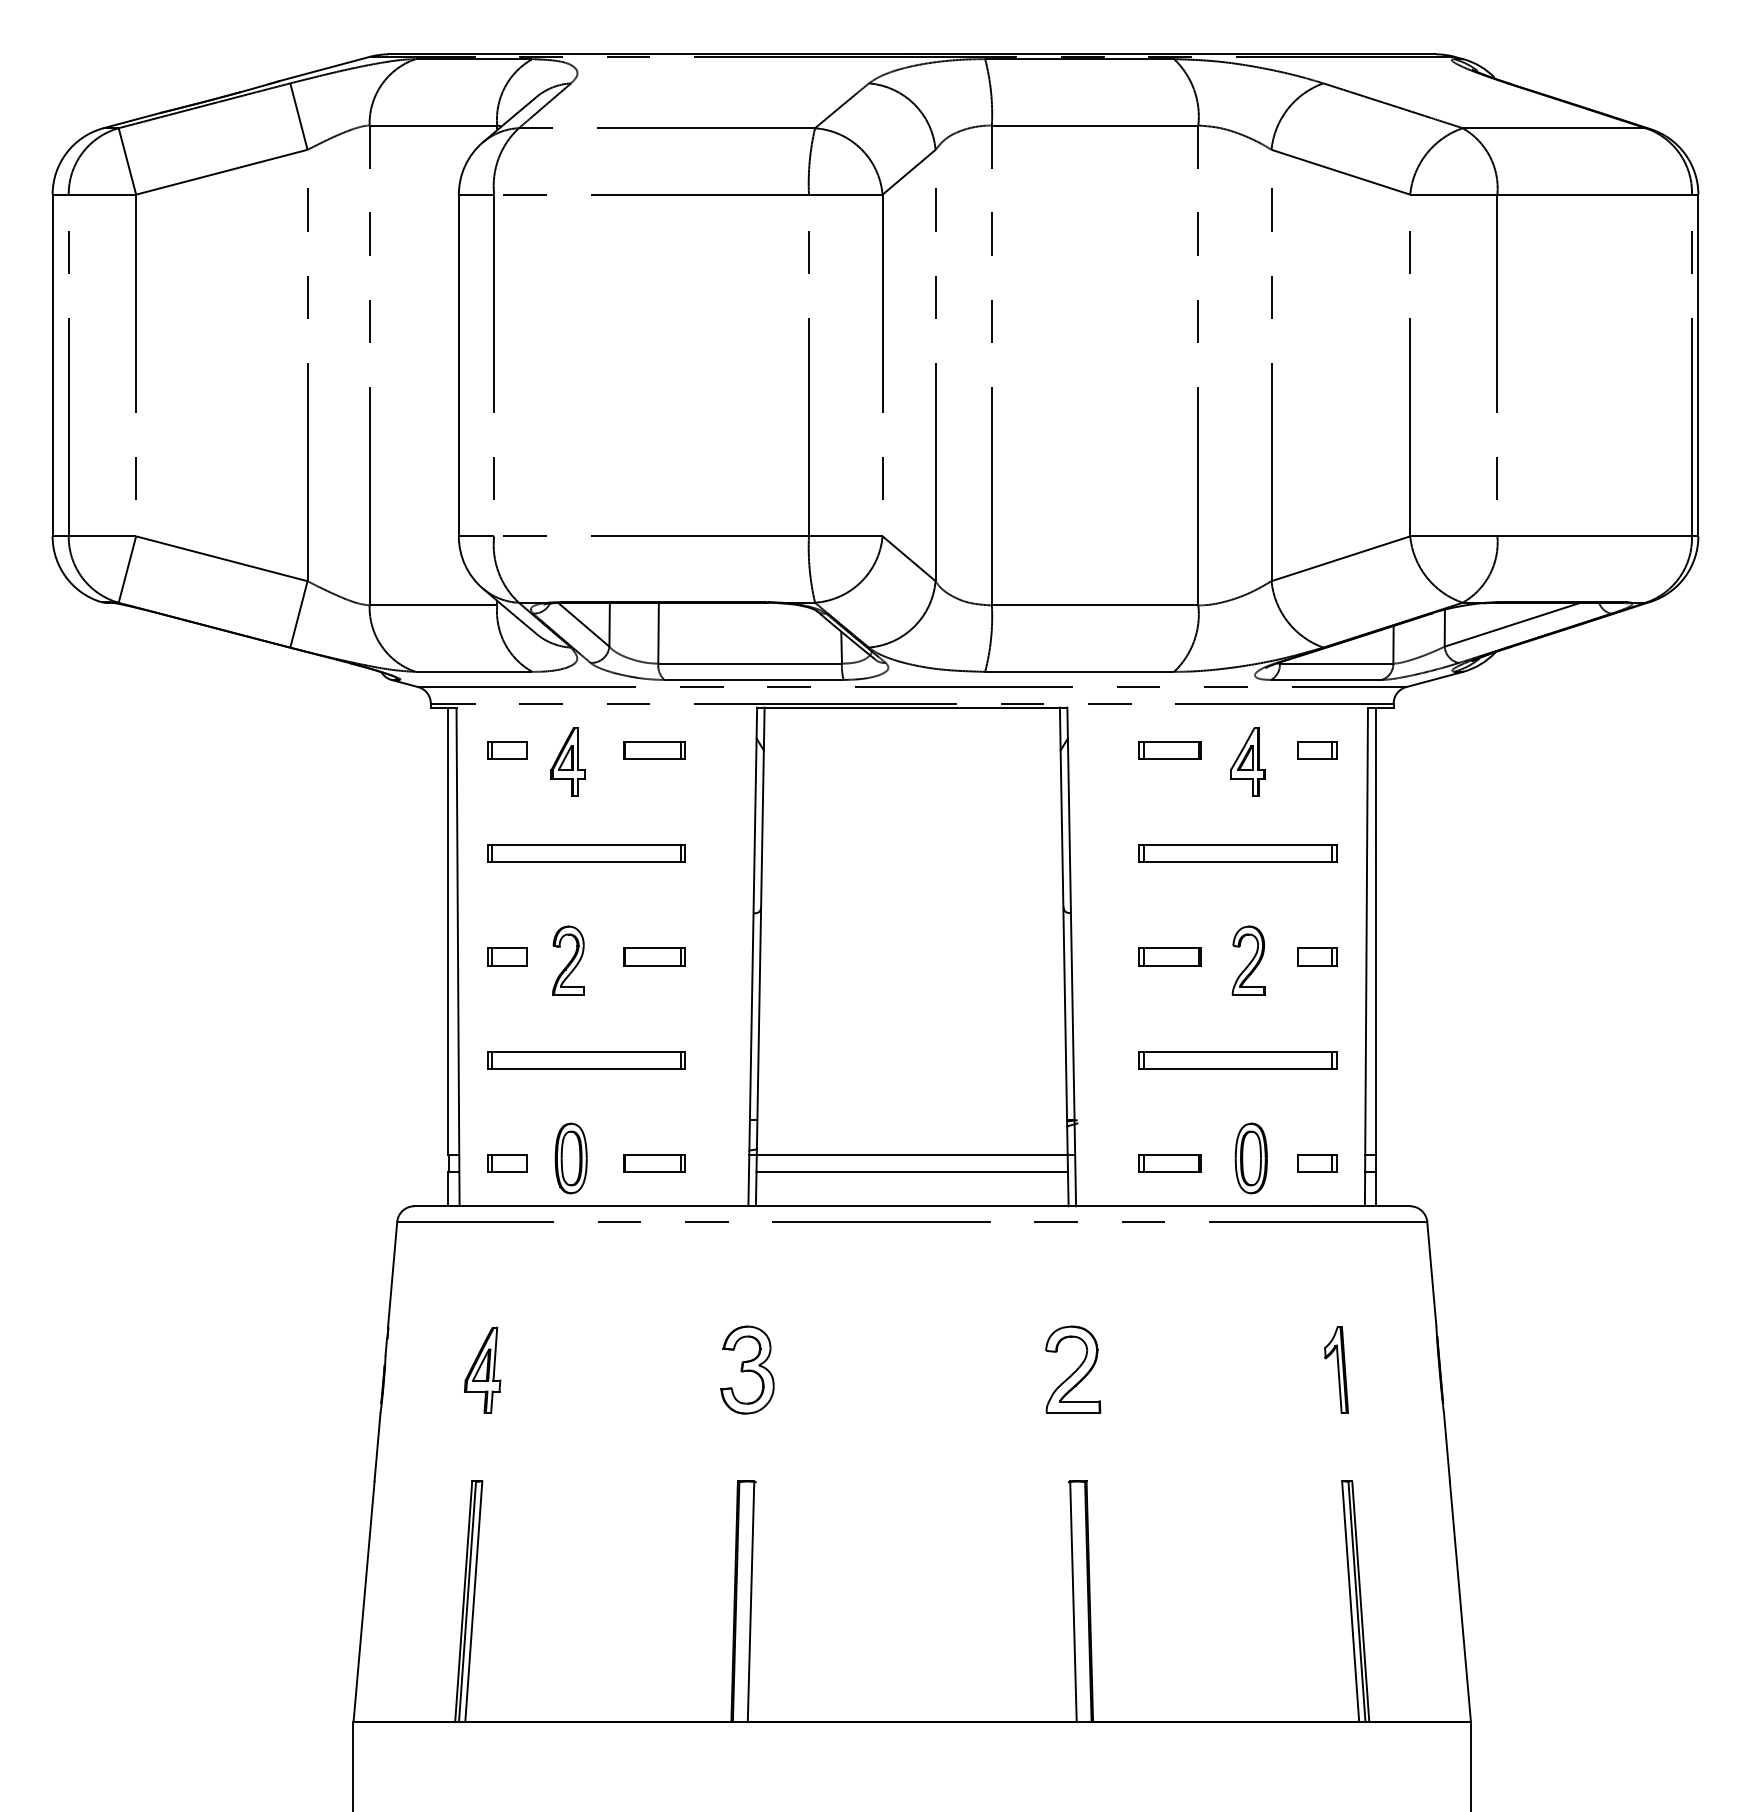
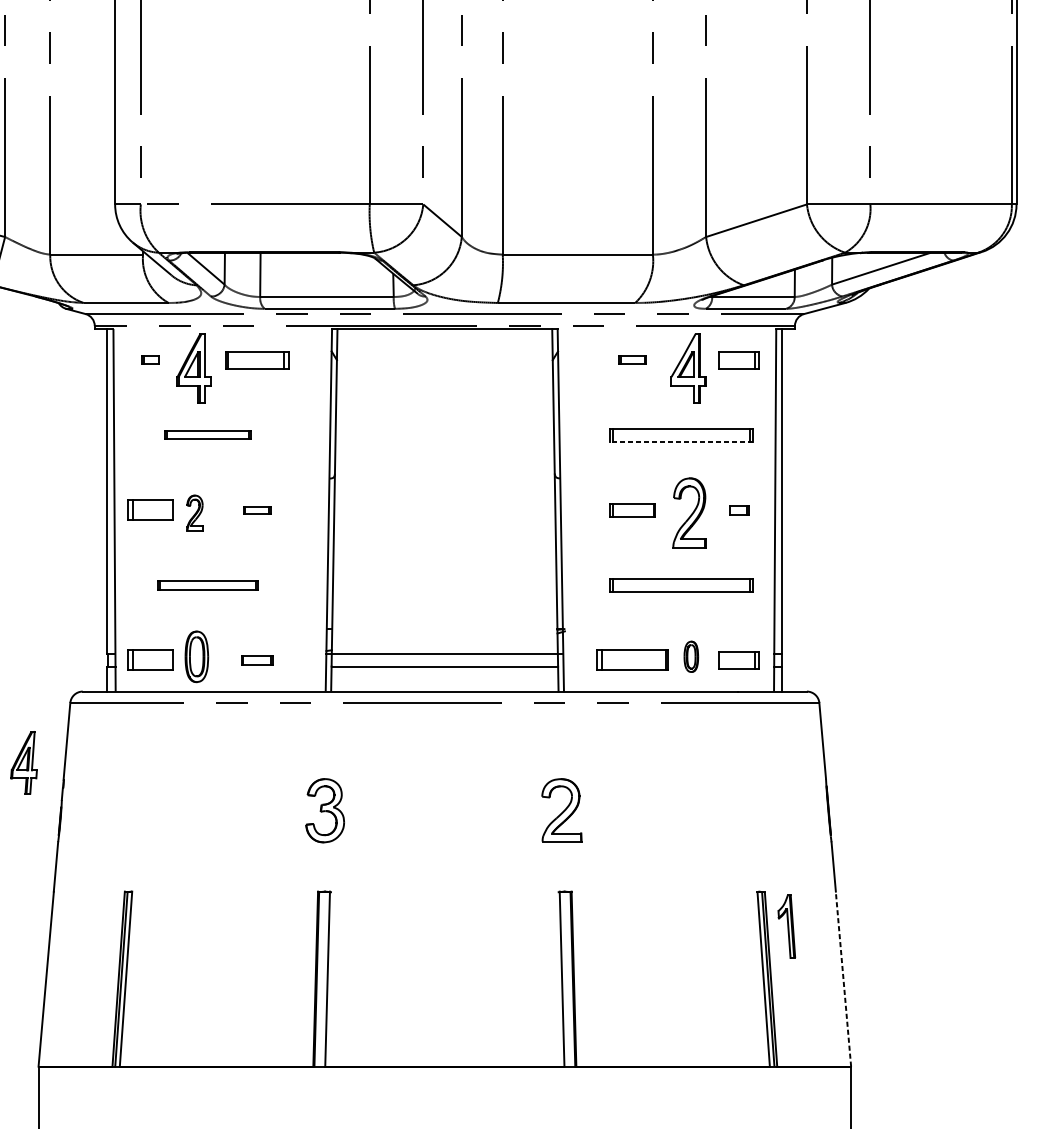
part: (507, 750) -> (150, 360), size x0.6
part: (654, 750) -> (257, 360), size x1.4
part: (1169, 750) -> (631, 360), size x0.6
part: (1317, 750) -> (739, 360), size x1.4
part: (567, 761) -> (194, 368), size x1.4
part: (1247, 761) -> (688, 368), size x1.4
part: (586, 853) -> (207, 435), size x0.6
line: (1238, 862) -> (682, 441), solid -> dashed
part: (507, 956) -> (150, 509), size x1.6
part: (654, 956) -> (257, 509), size x0.6
part: (1317, 956) -> (739, 509), size x0.7
part: (568, 960) -> (194, 512), size x0.7
part: (1248, 960) -> (689, 512), size x1.4
part: (586, 1060) -> (207, 585), size x0.7
part: (1250, 1158) -> (690, 656), size x0.6
part: (507, 1163) -> (150, 660), size x1.6
part: (654, 1163) -> (257, 660), size x0.7
part: (1169, 1163) -> (631, 660), size x1.6
part: (1317, 1163) -> (739, 660), size x1.4
part: (482, 1369) -> (23, 762), moved
part: (1336, 1369) -> (786, 926), moved
line: (1460, 1601) -> (843, 978), solid -> dashed

